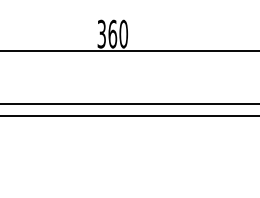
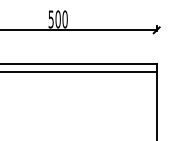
text: (106, 32) -> (54, 18), 360 -> 500

